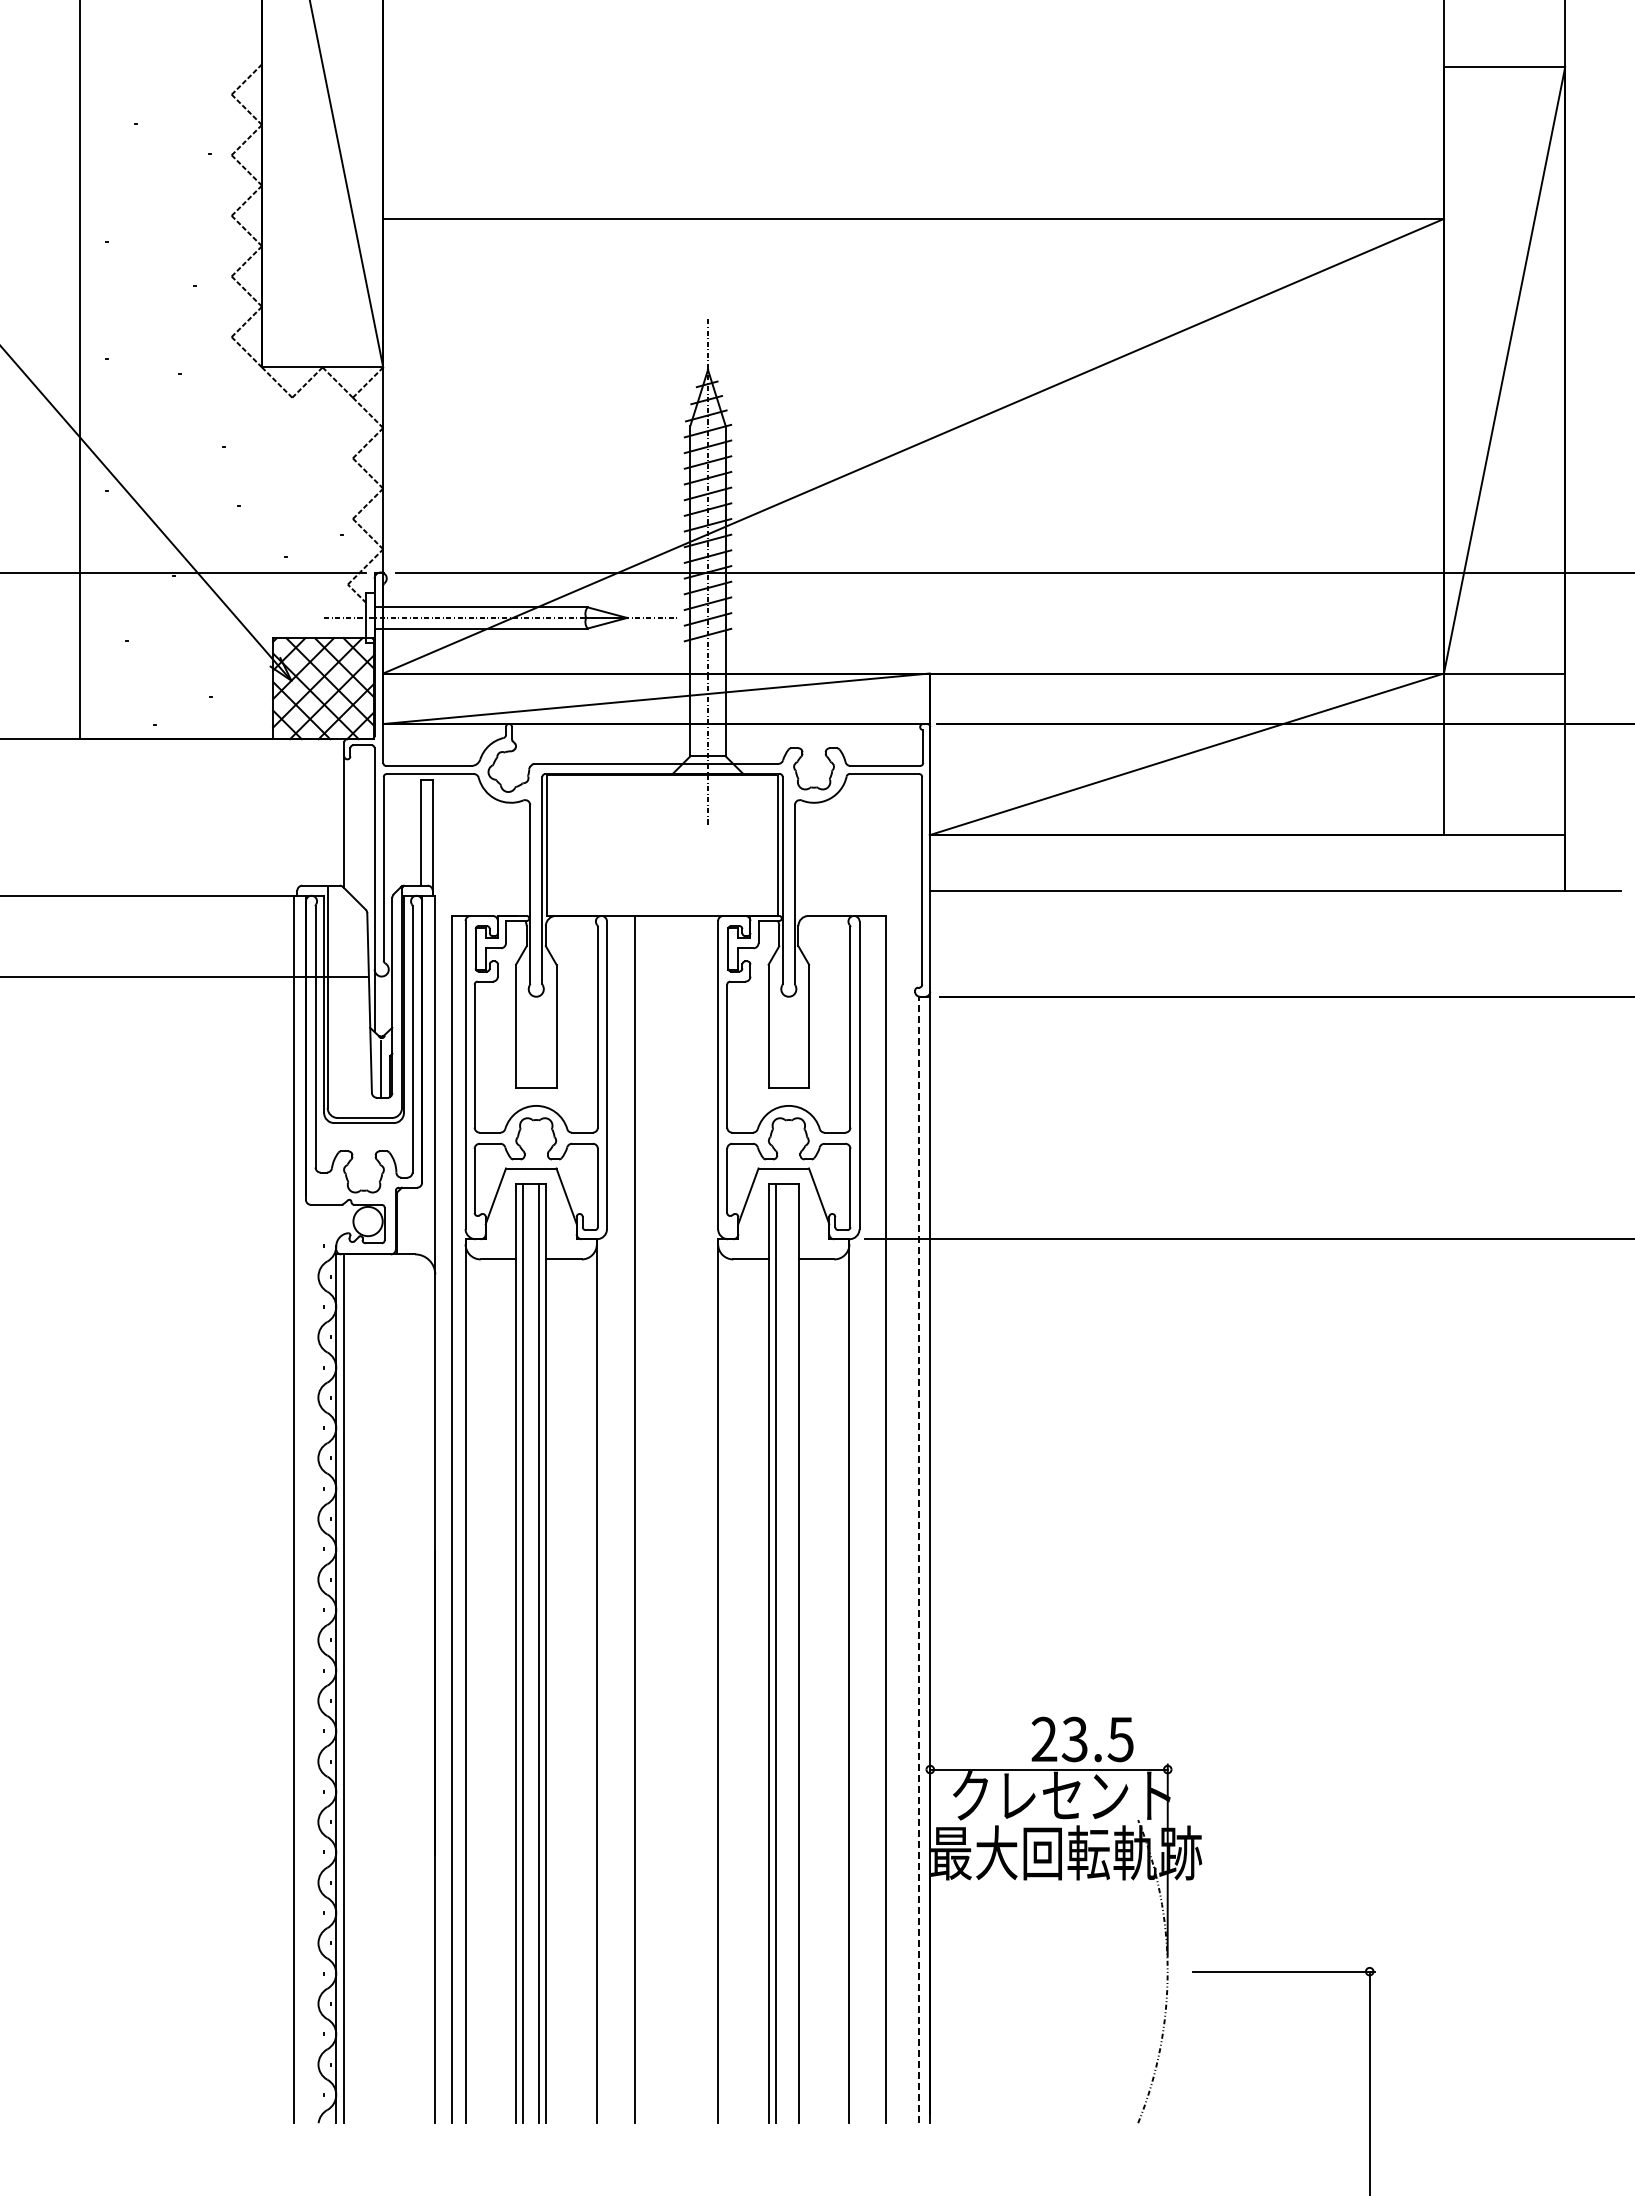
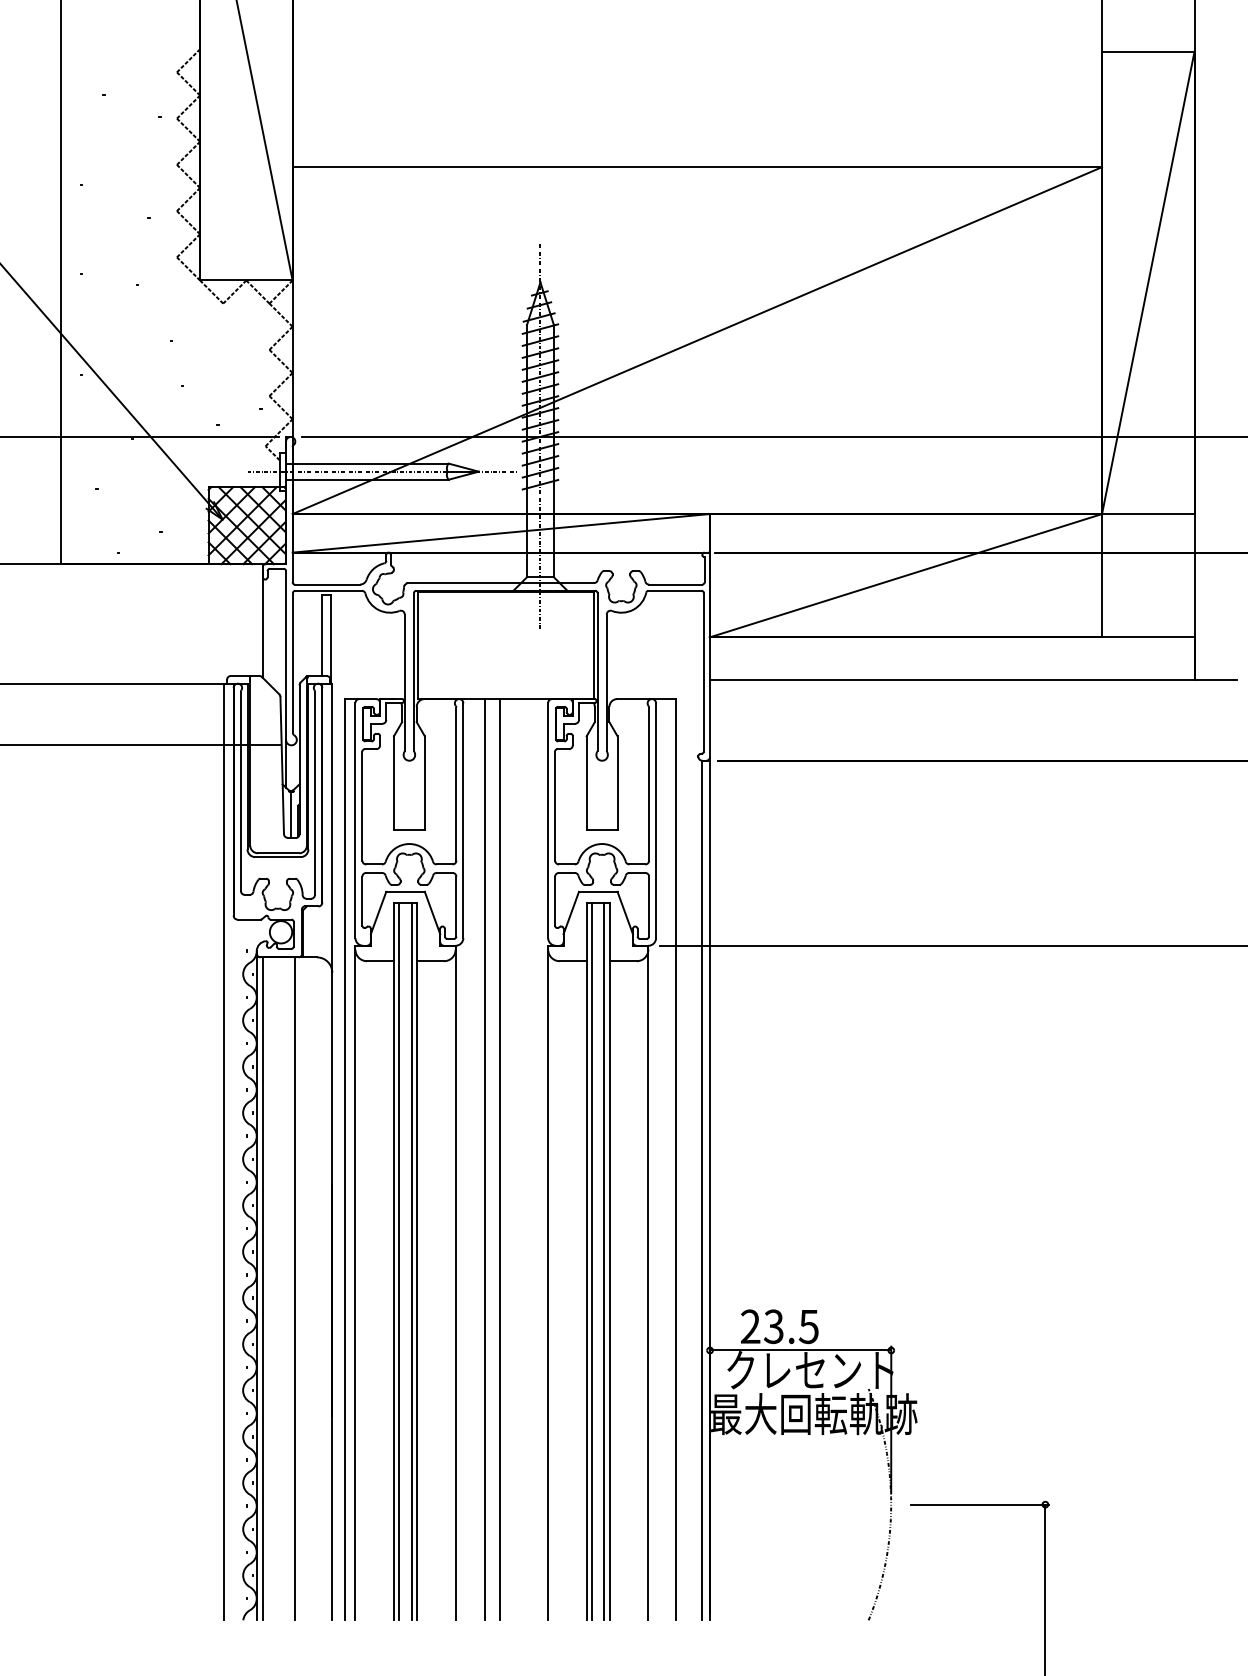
line: (655, 1519) -> (500, 1159), added
line: (919, 1559) -> (701, 1190), dashed -> solid
line: (791, 1653) -> (604, 1261), added
line: (386, 1688) -> (295, 1288), added
text: (1082, 1739) -> (779, 1326), moved

